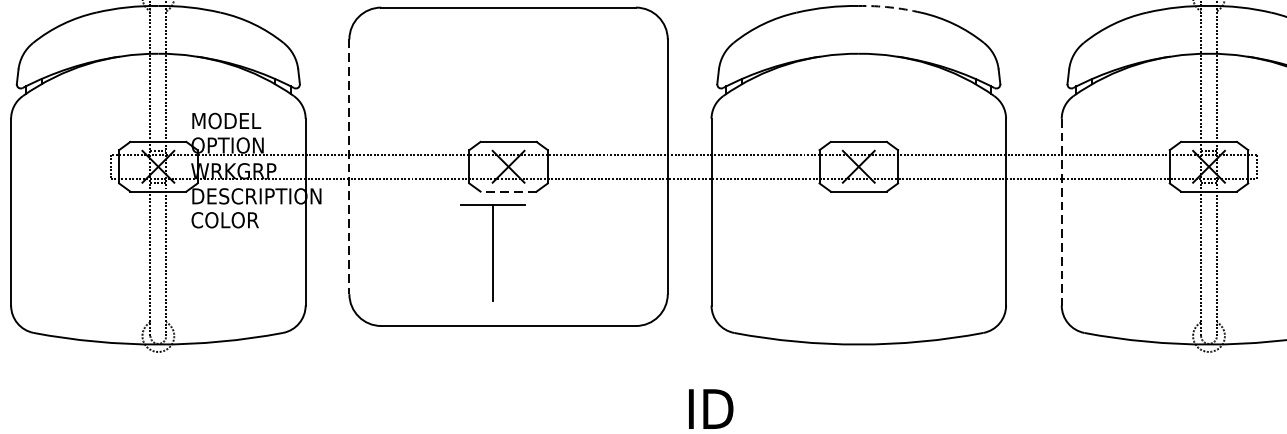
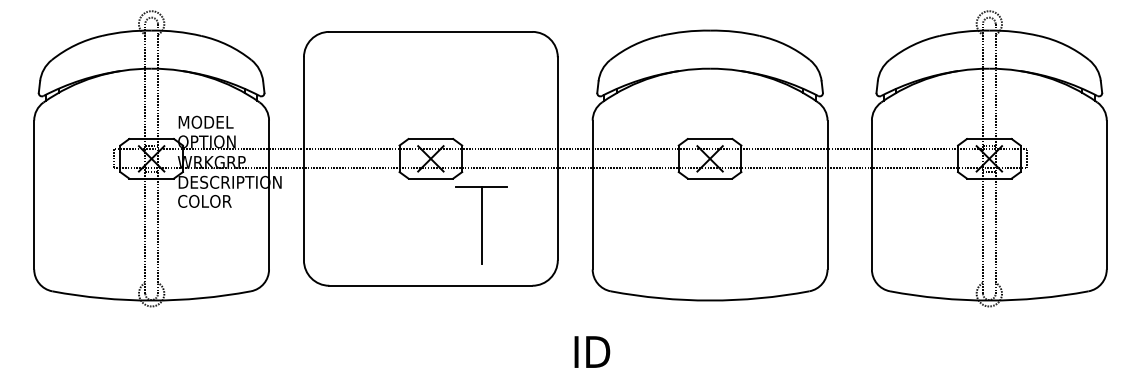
arc: (890, 7) -> (735, 31), dashed -> solid
line: (348, 166) -> (303, 158), dashed -> solid
line: (508, 191) -> (430, 178), dashed -> solid
line: (1061, 212) -> (871, 195), dashed -> solid
part: (493, 252) -> (481, 225), moved

